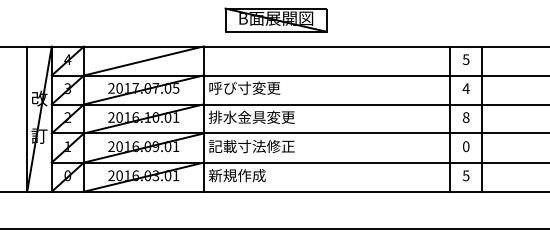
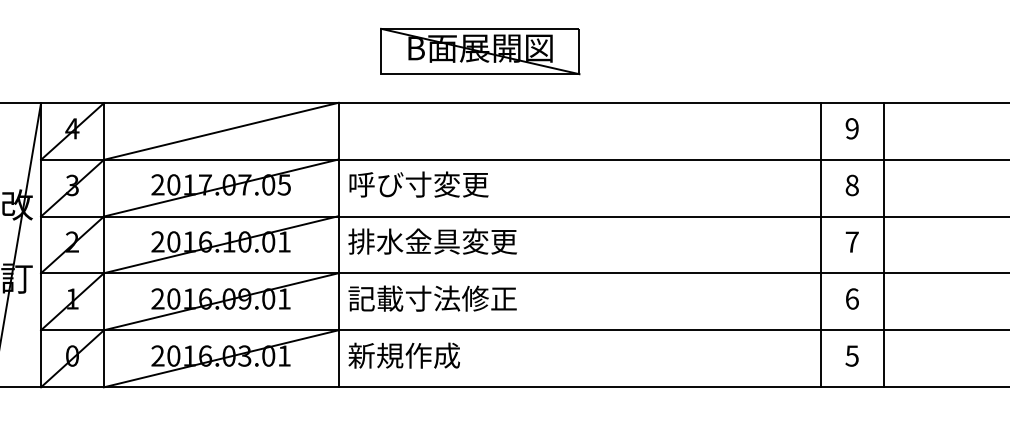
text: (465, 59) -> (850, 128), 5 -> 9
text: (465, 88) -> (850, 185), 4 -> 8
text: (466, 117) -> (852, 241), 8 -> 7
text: (466, 146) -> (852, 298), 0 -> 6

